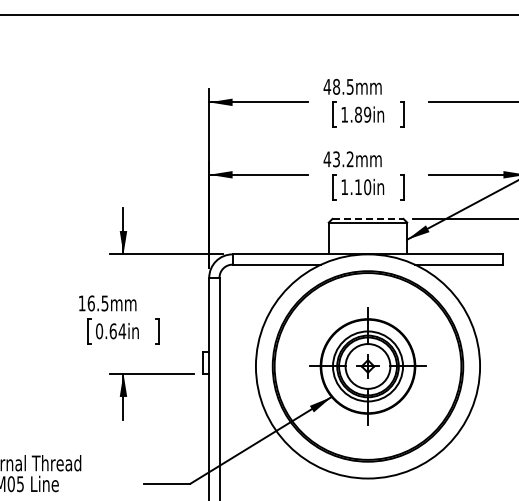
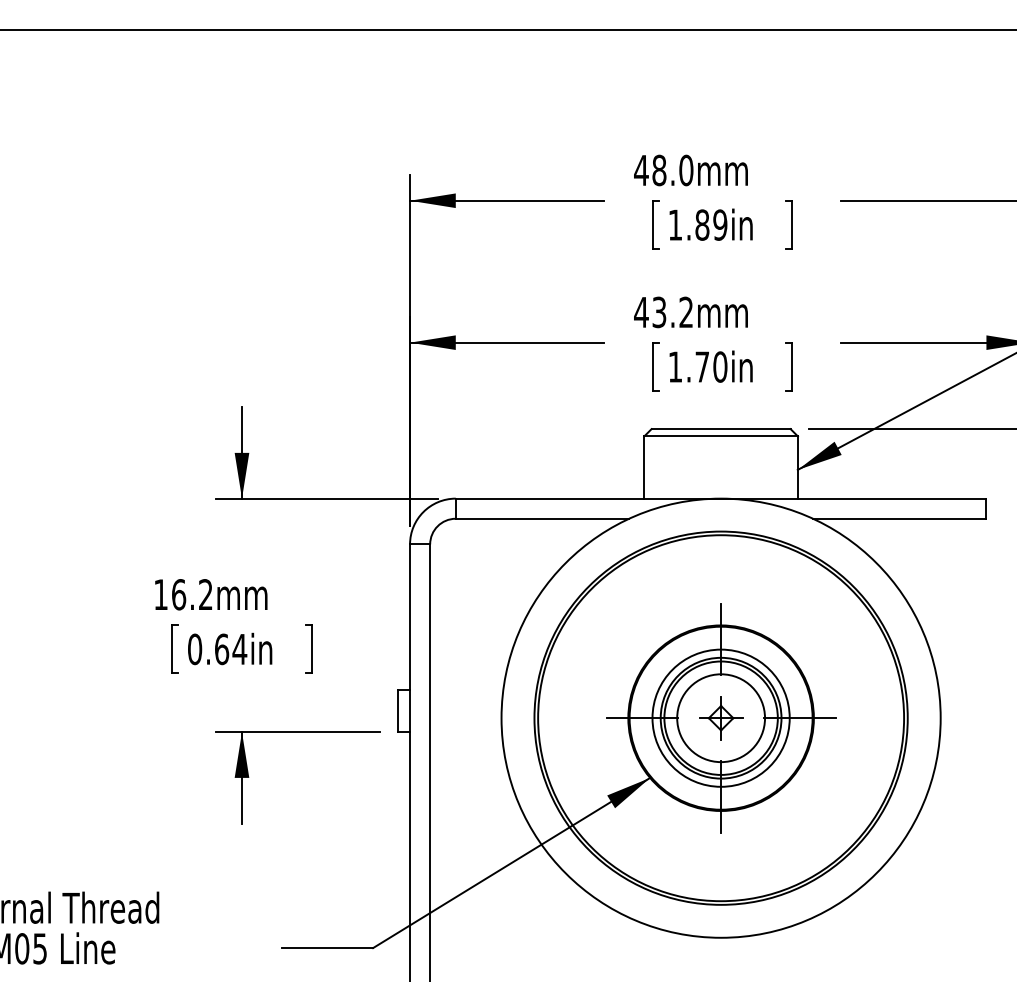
text: (349, 86) -> (684, 169), 48.5mm -> 48.0mm
text: (358, 186) -> (702, 365), 1.10in -> 1.70in
line: (368, 218) -> (722, 428), dashed -> solid
text: (104, 303) -> (204, 594), 16.5mm -> 16.2mm

